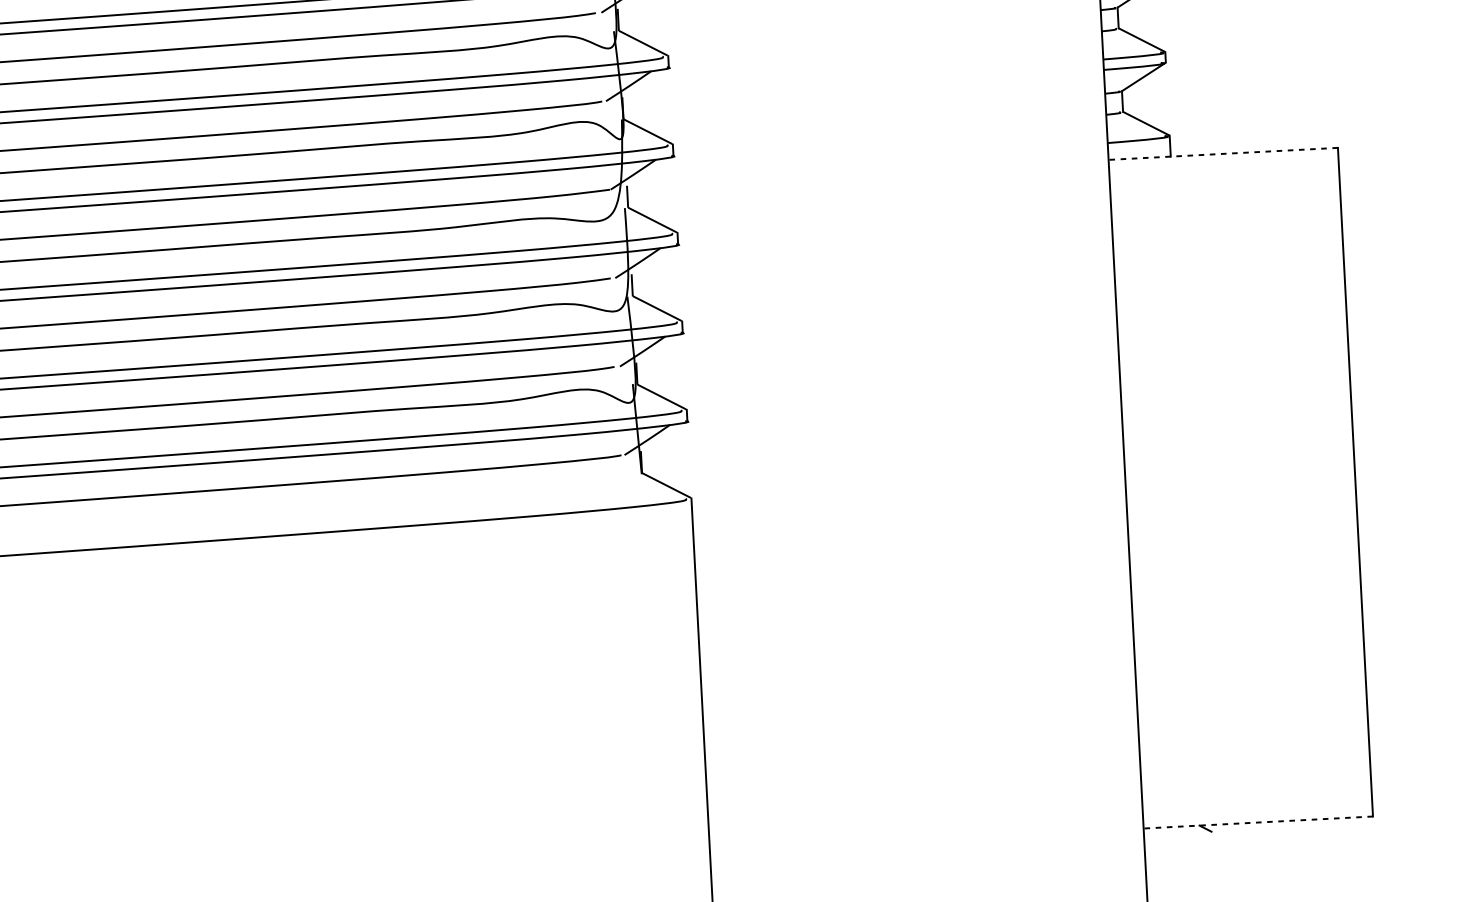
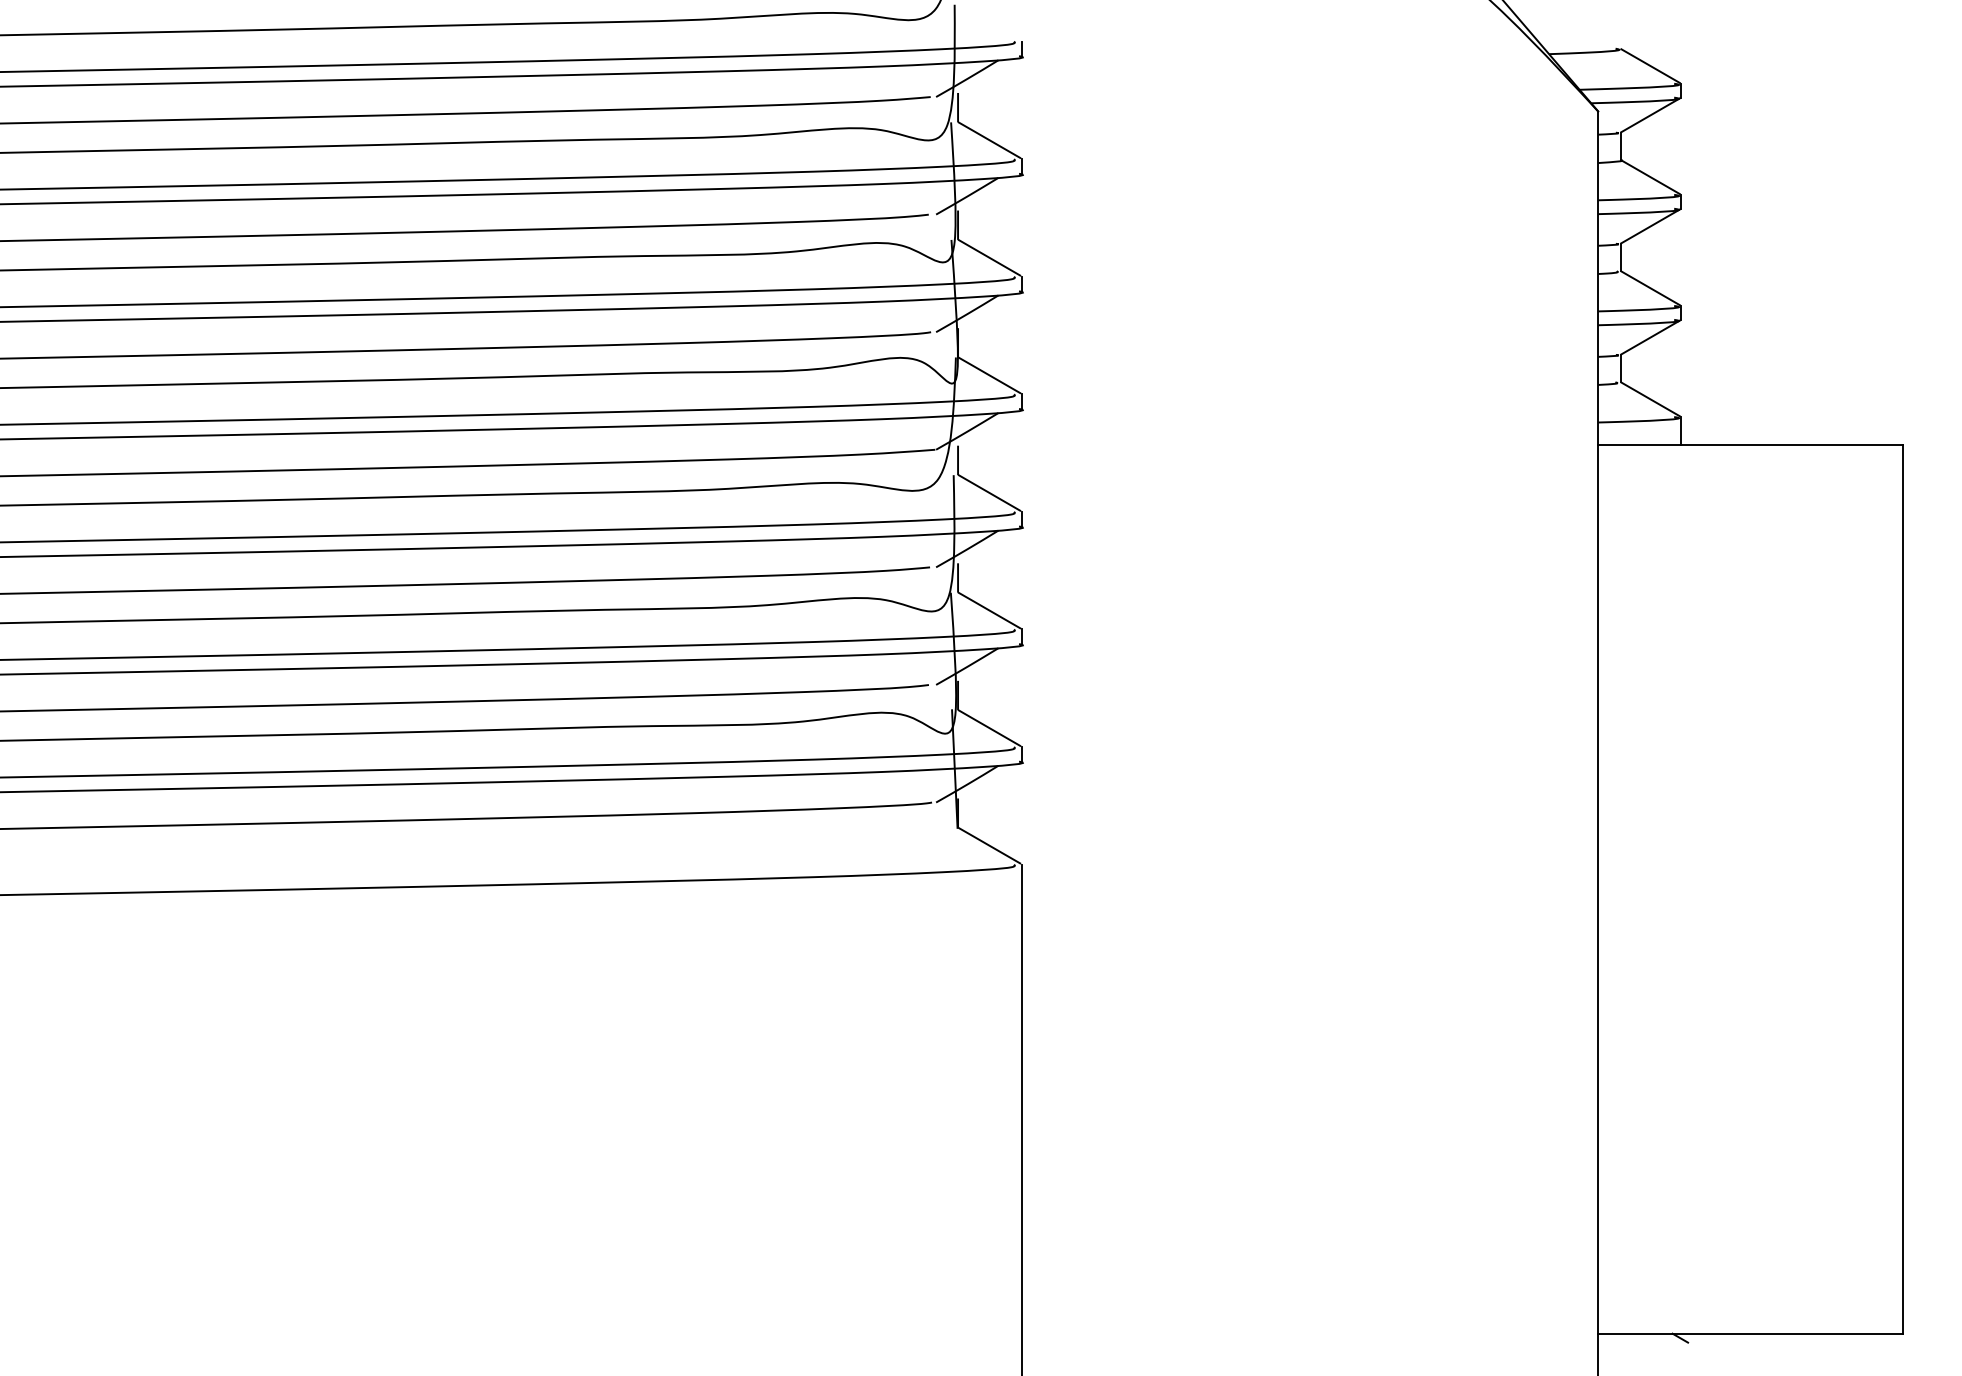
line: (1223, 153) -> (1750, 444), dashed -> solid
line: (1258, 822) -> (1750, 1333), dashed -> solid

